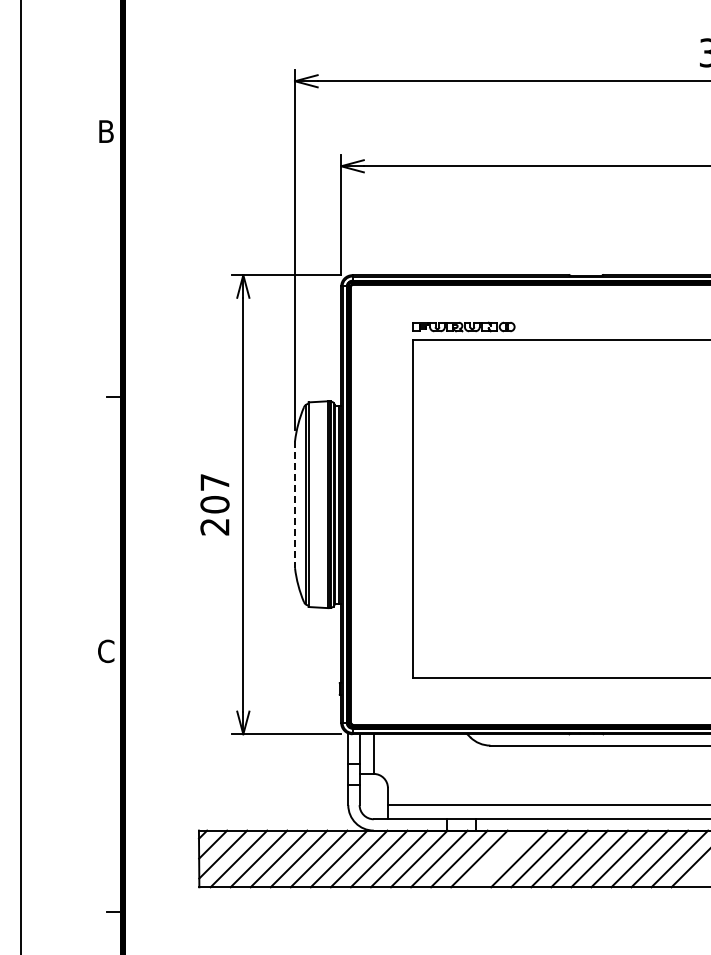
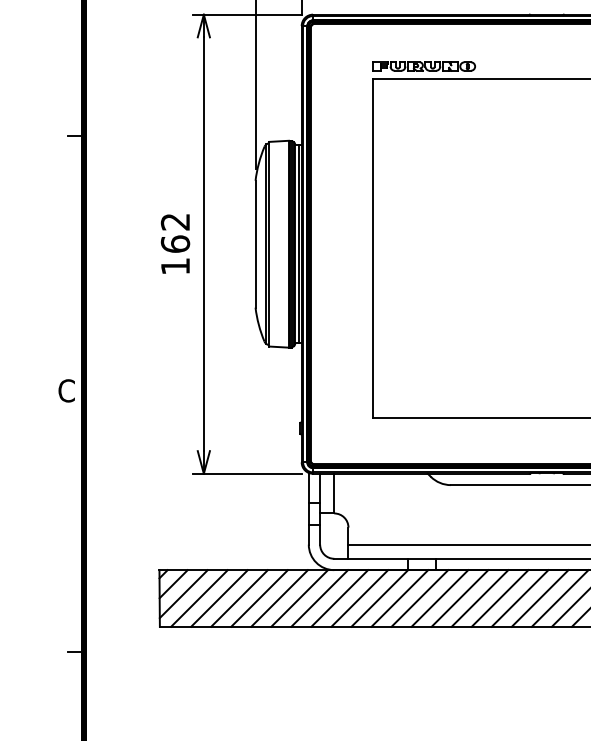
text: (214, 504) -> (175, 244), 207 -> 162
line: (295, 505) -> (256, 245), dashed -> solid
line: (499, 858) -> (460, 598), added

